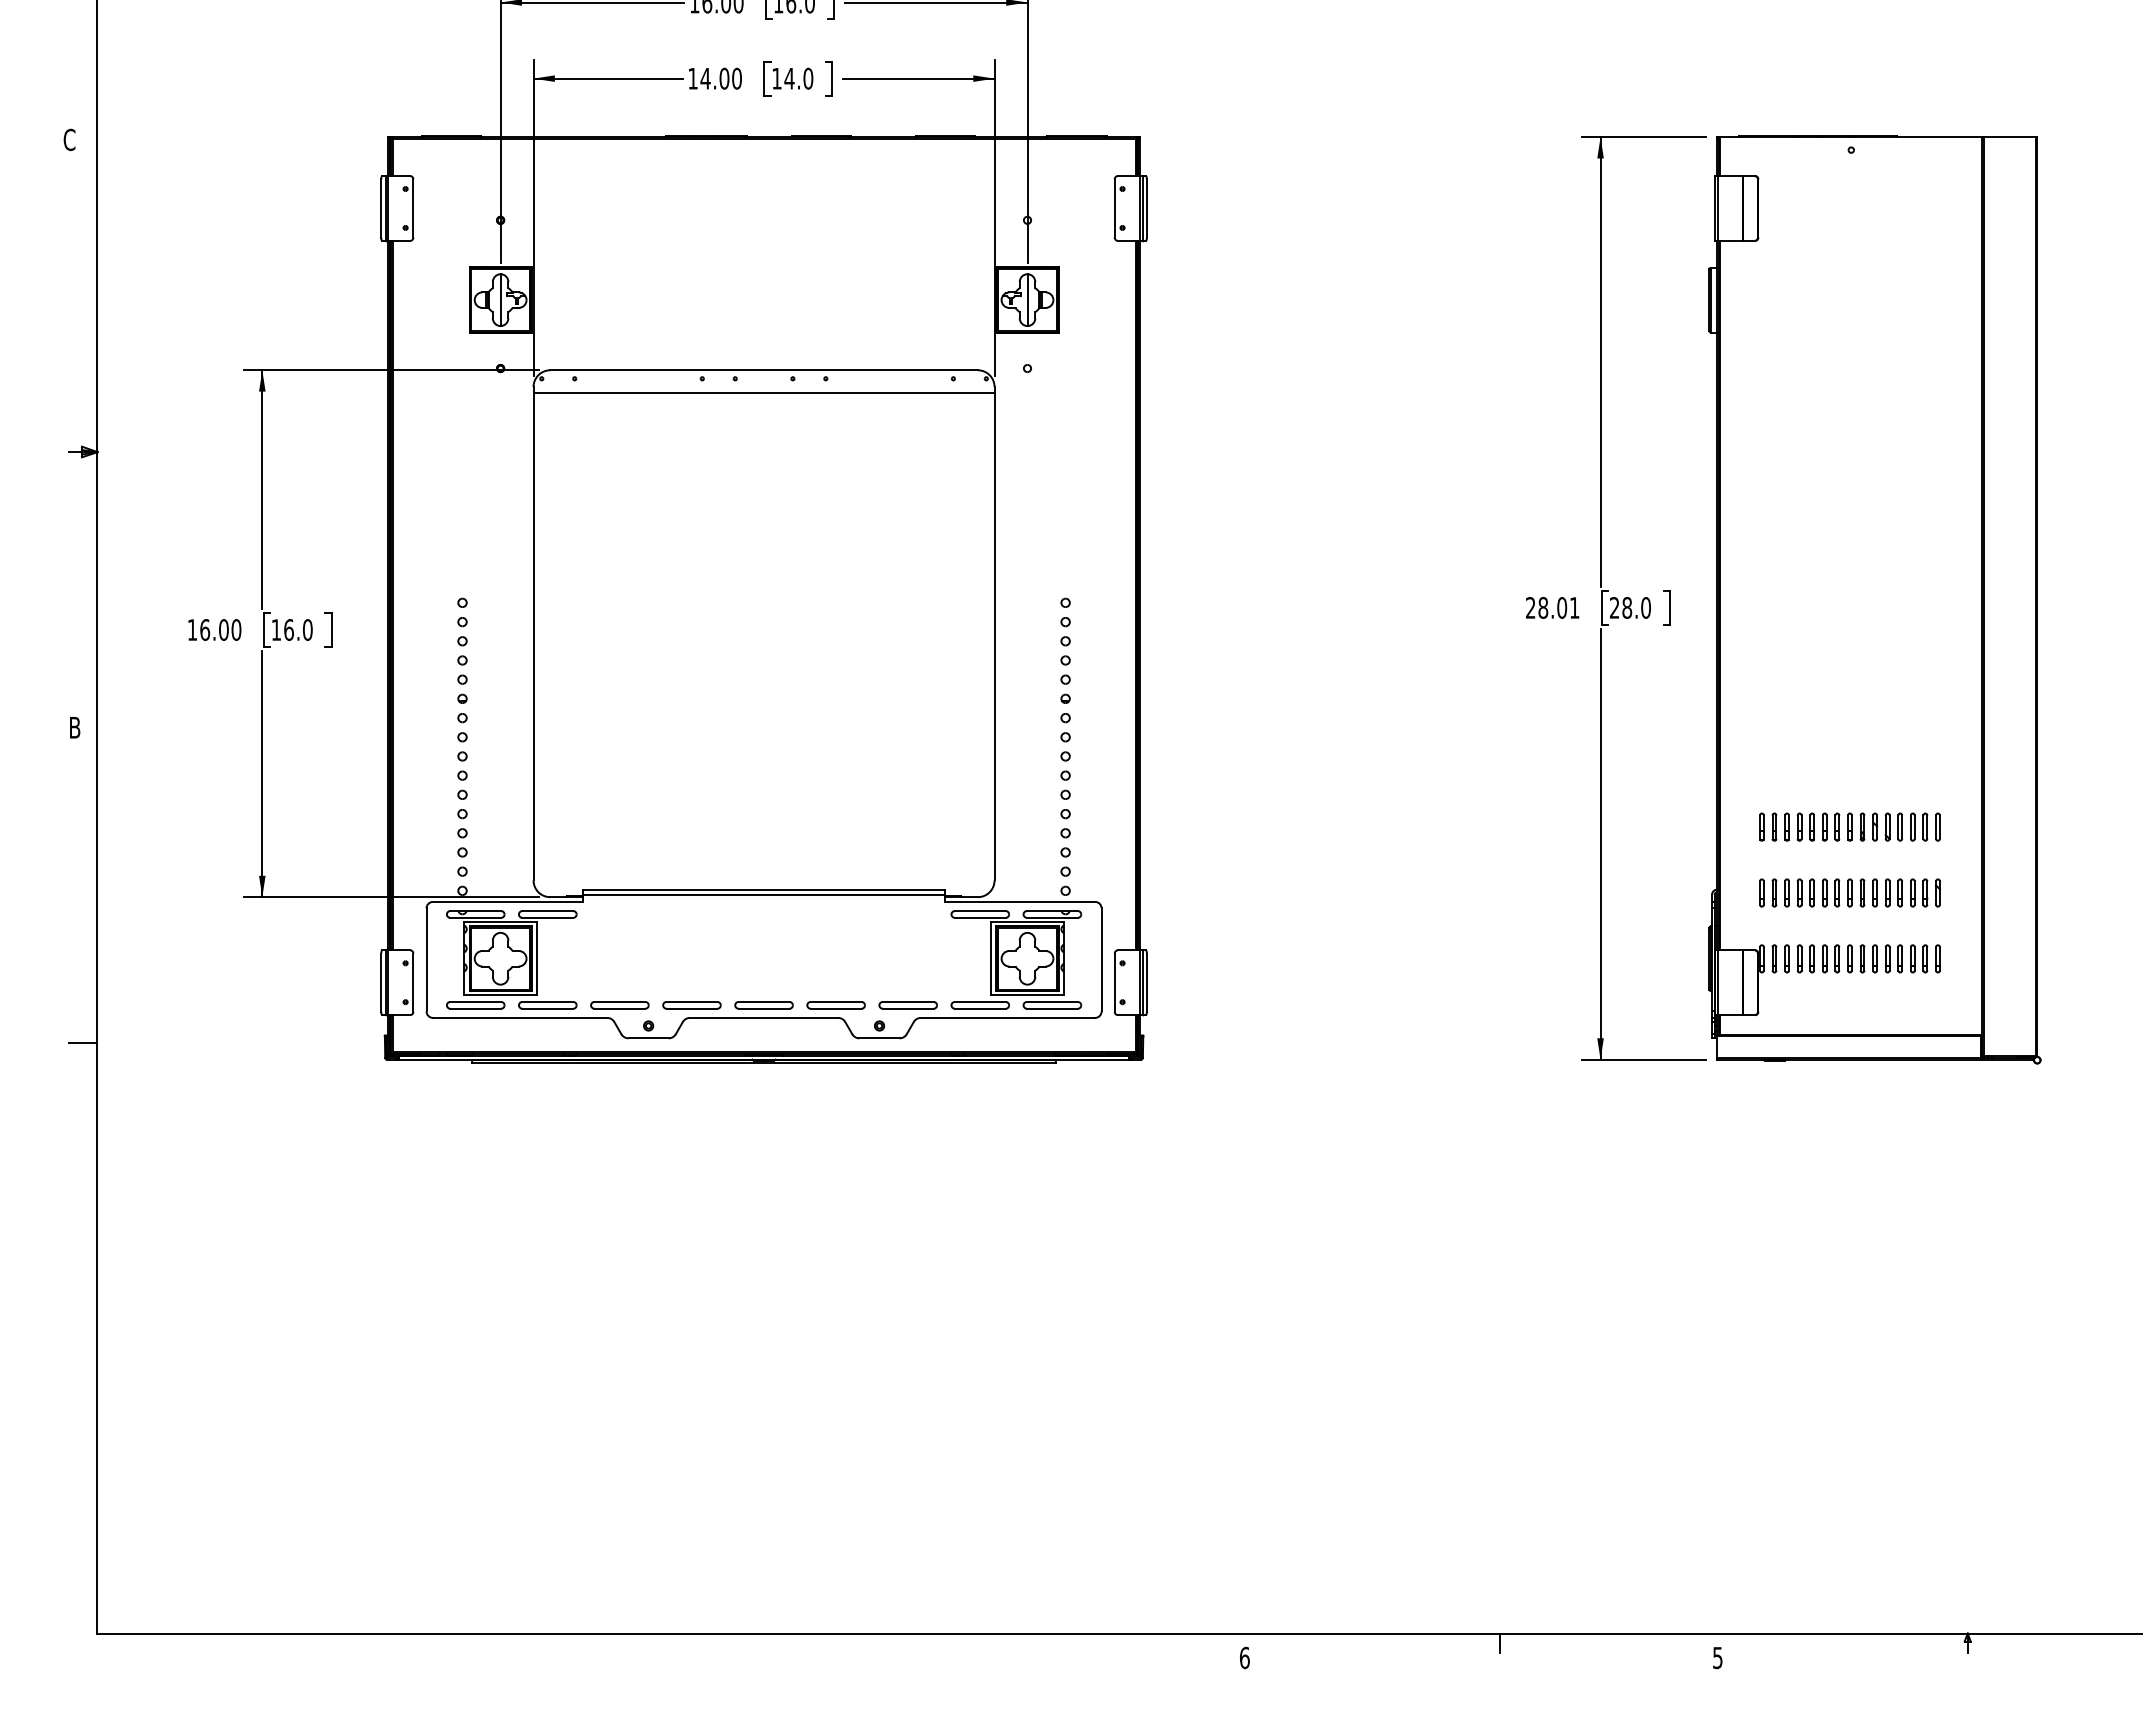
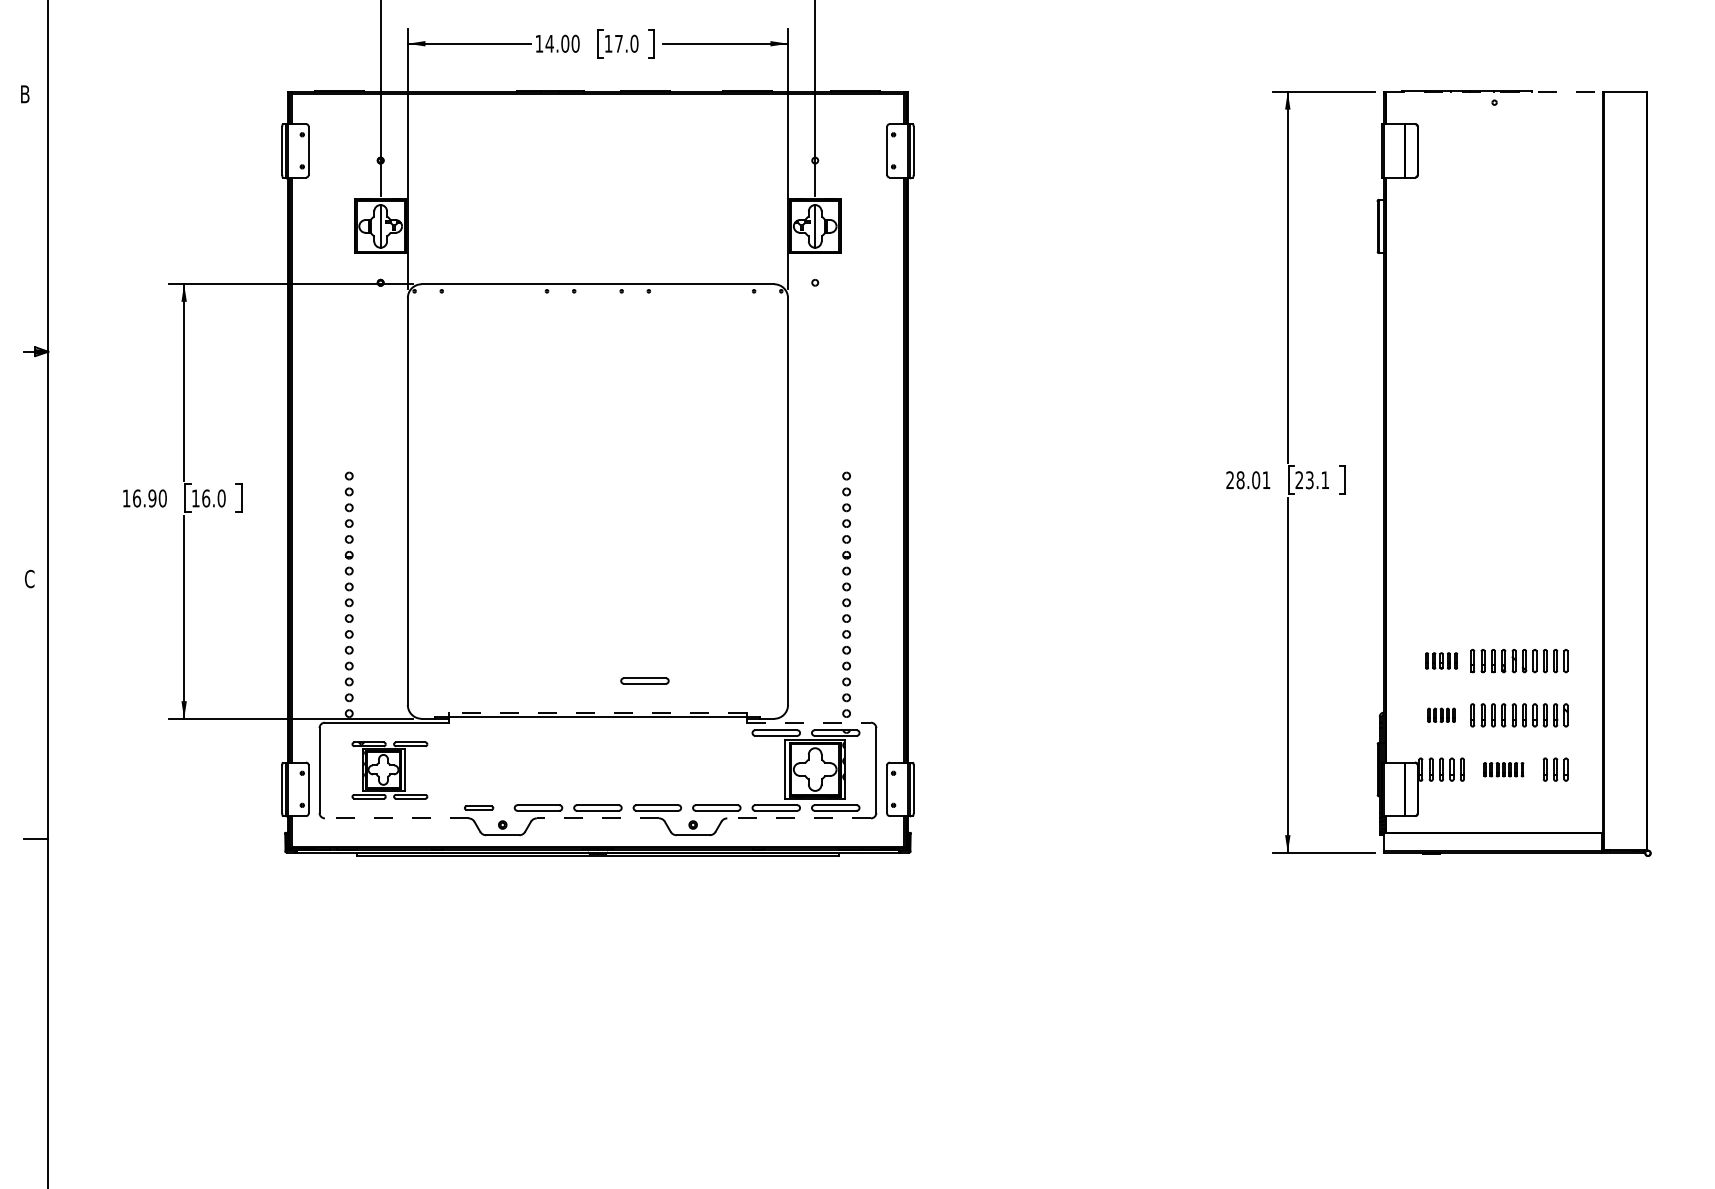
text: (789, 78) -> (618, 43), 14.0 -> 17.0
line: (1851, 137) -> (1494, 92), solid -> dashed
text: (69, 139) -> (25, 93), C -> B
line: (763, 393) -> (597, 303), removed
text: (1636, 607) -> (1317, 479), 28.0 -> 23.1
text: (223, 629) -> (152, 498), 16.00 -> 16.90
text: (74, 727) -> (29, 578), B -> C
part: (1786, 826) -> (1441, 660), size x0.7
part: (820, 851) -> (644, 681), added
line: (763, 889) -> (597, 712), solid -> dashed
part: (1786, 892) -> (1441, 714), size x0.6
line: (1020, 901) -> (809, 722), solid -> dashed
part: (1862, 958) -> (1503, 769), size x0.6
part: (511, 959) -> (389, 770), size x0.7
part: (619, 1005) -> (478, 808), size x0.6
line: (519, 1017) -> (396, 818), solid -> dashed
line: (763, 1017) -> (597, 818), solid -> dashed
line: (1007, 1017) -> (798, 818), solid -> dashed

